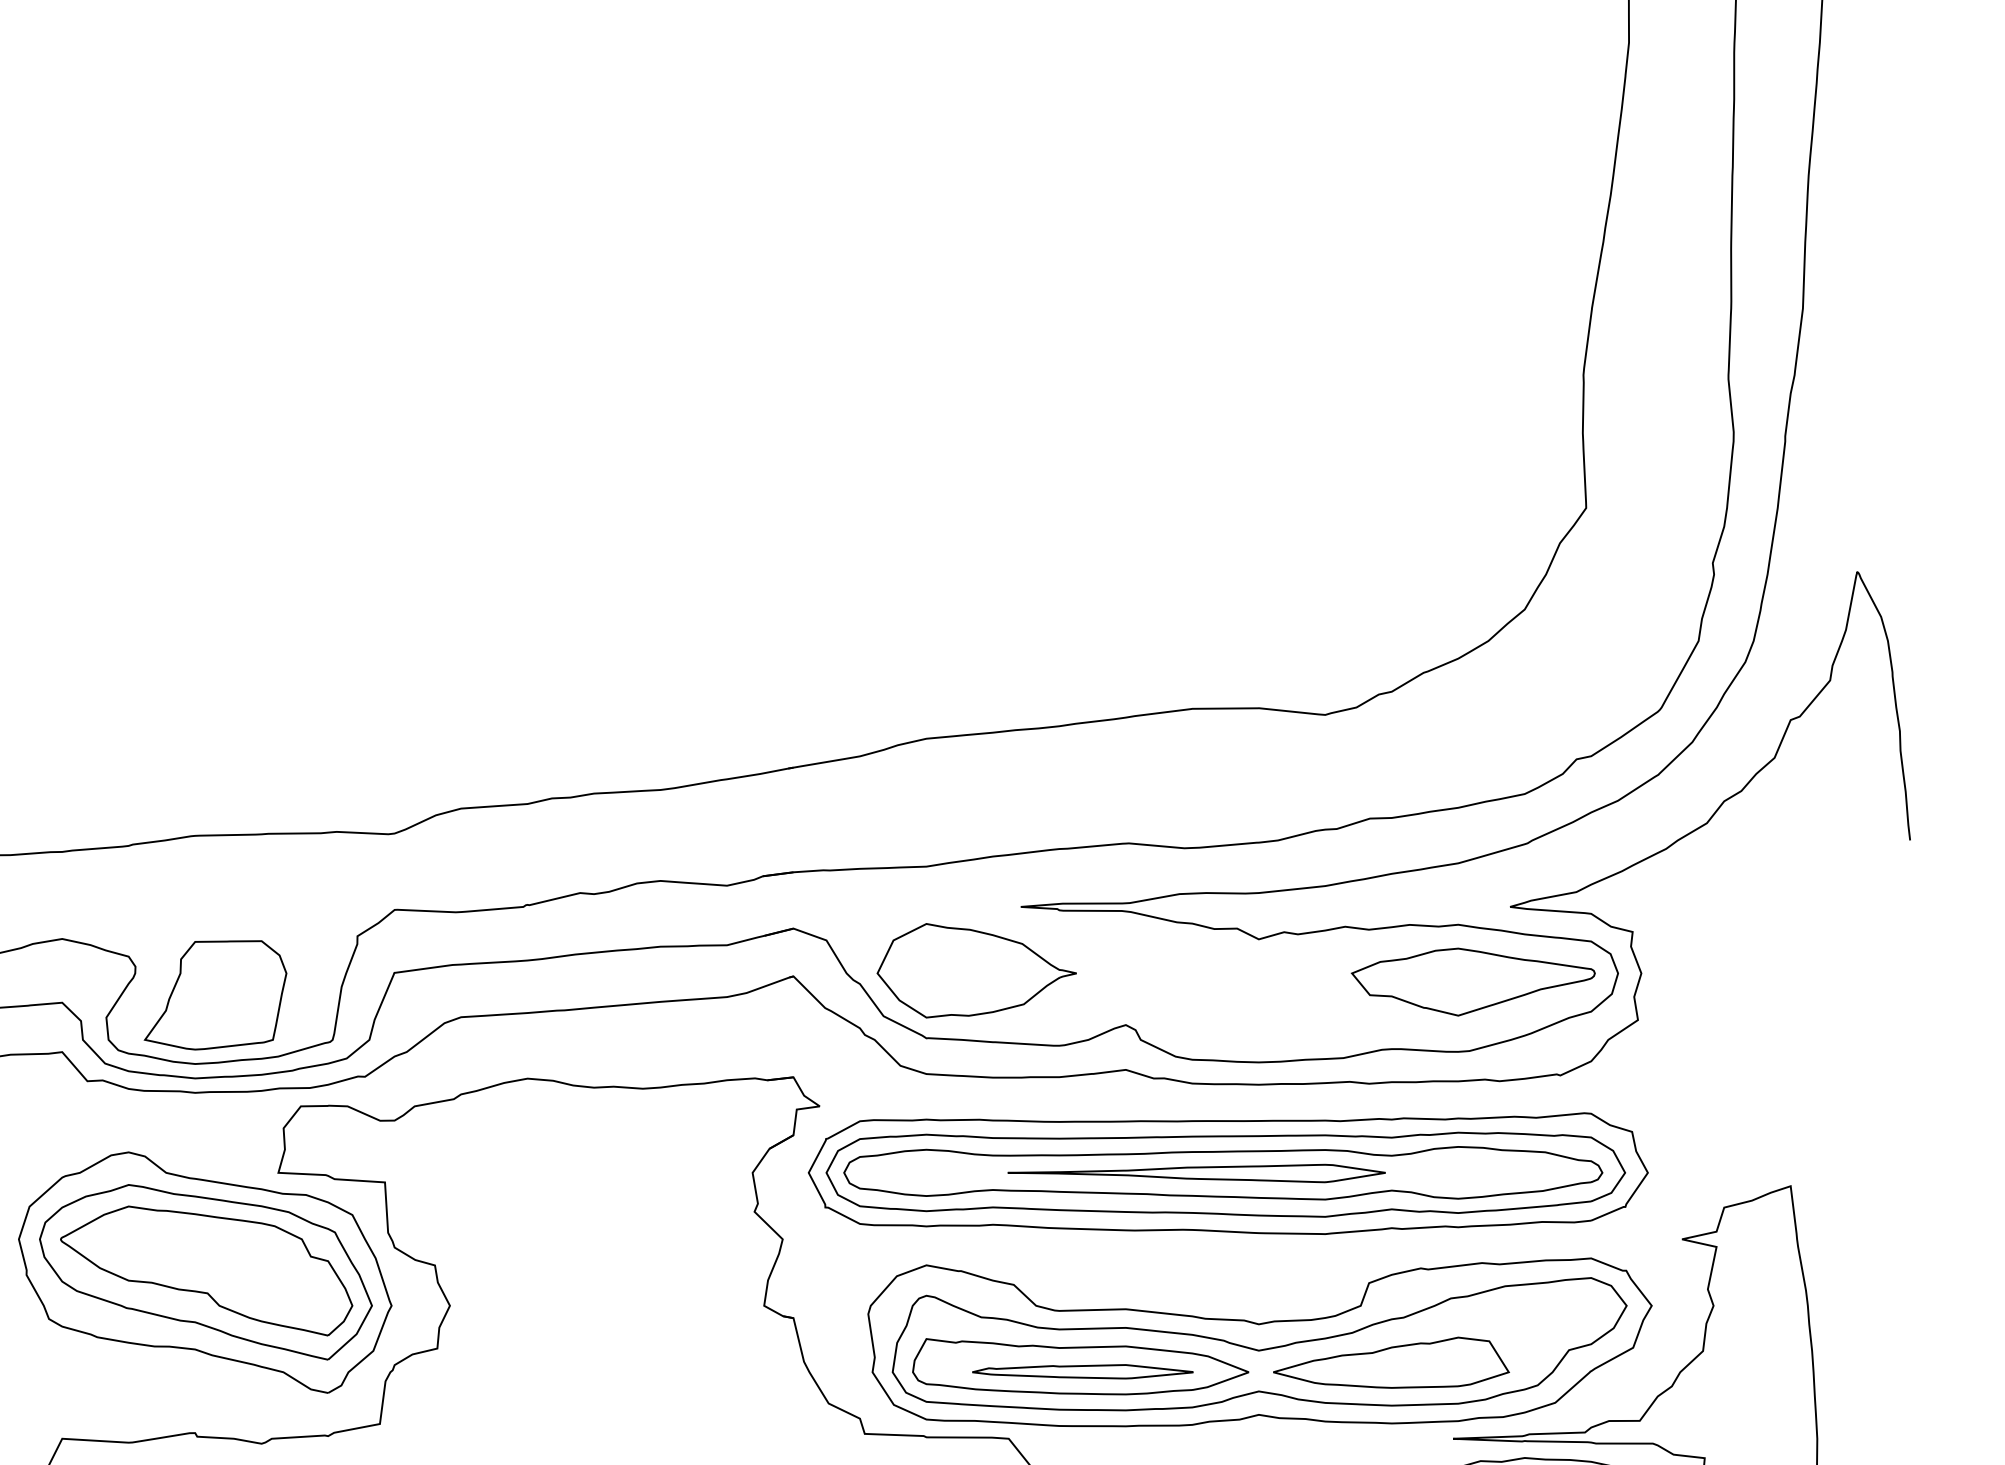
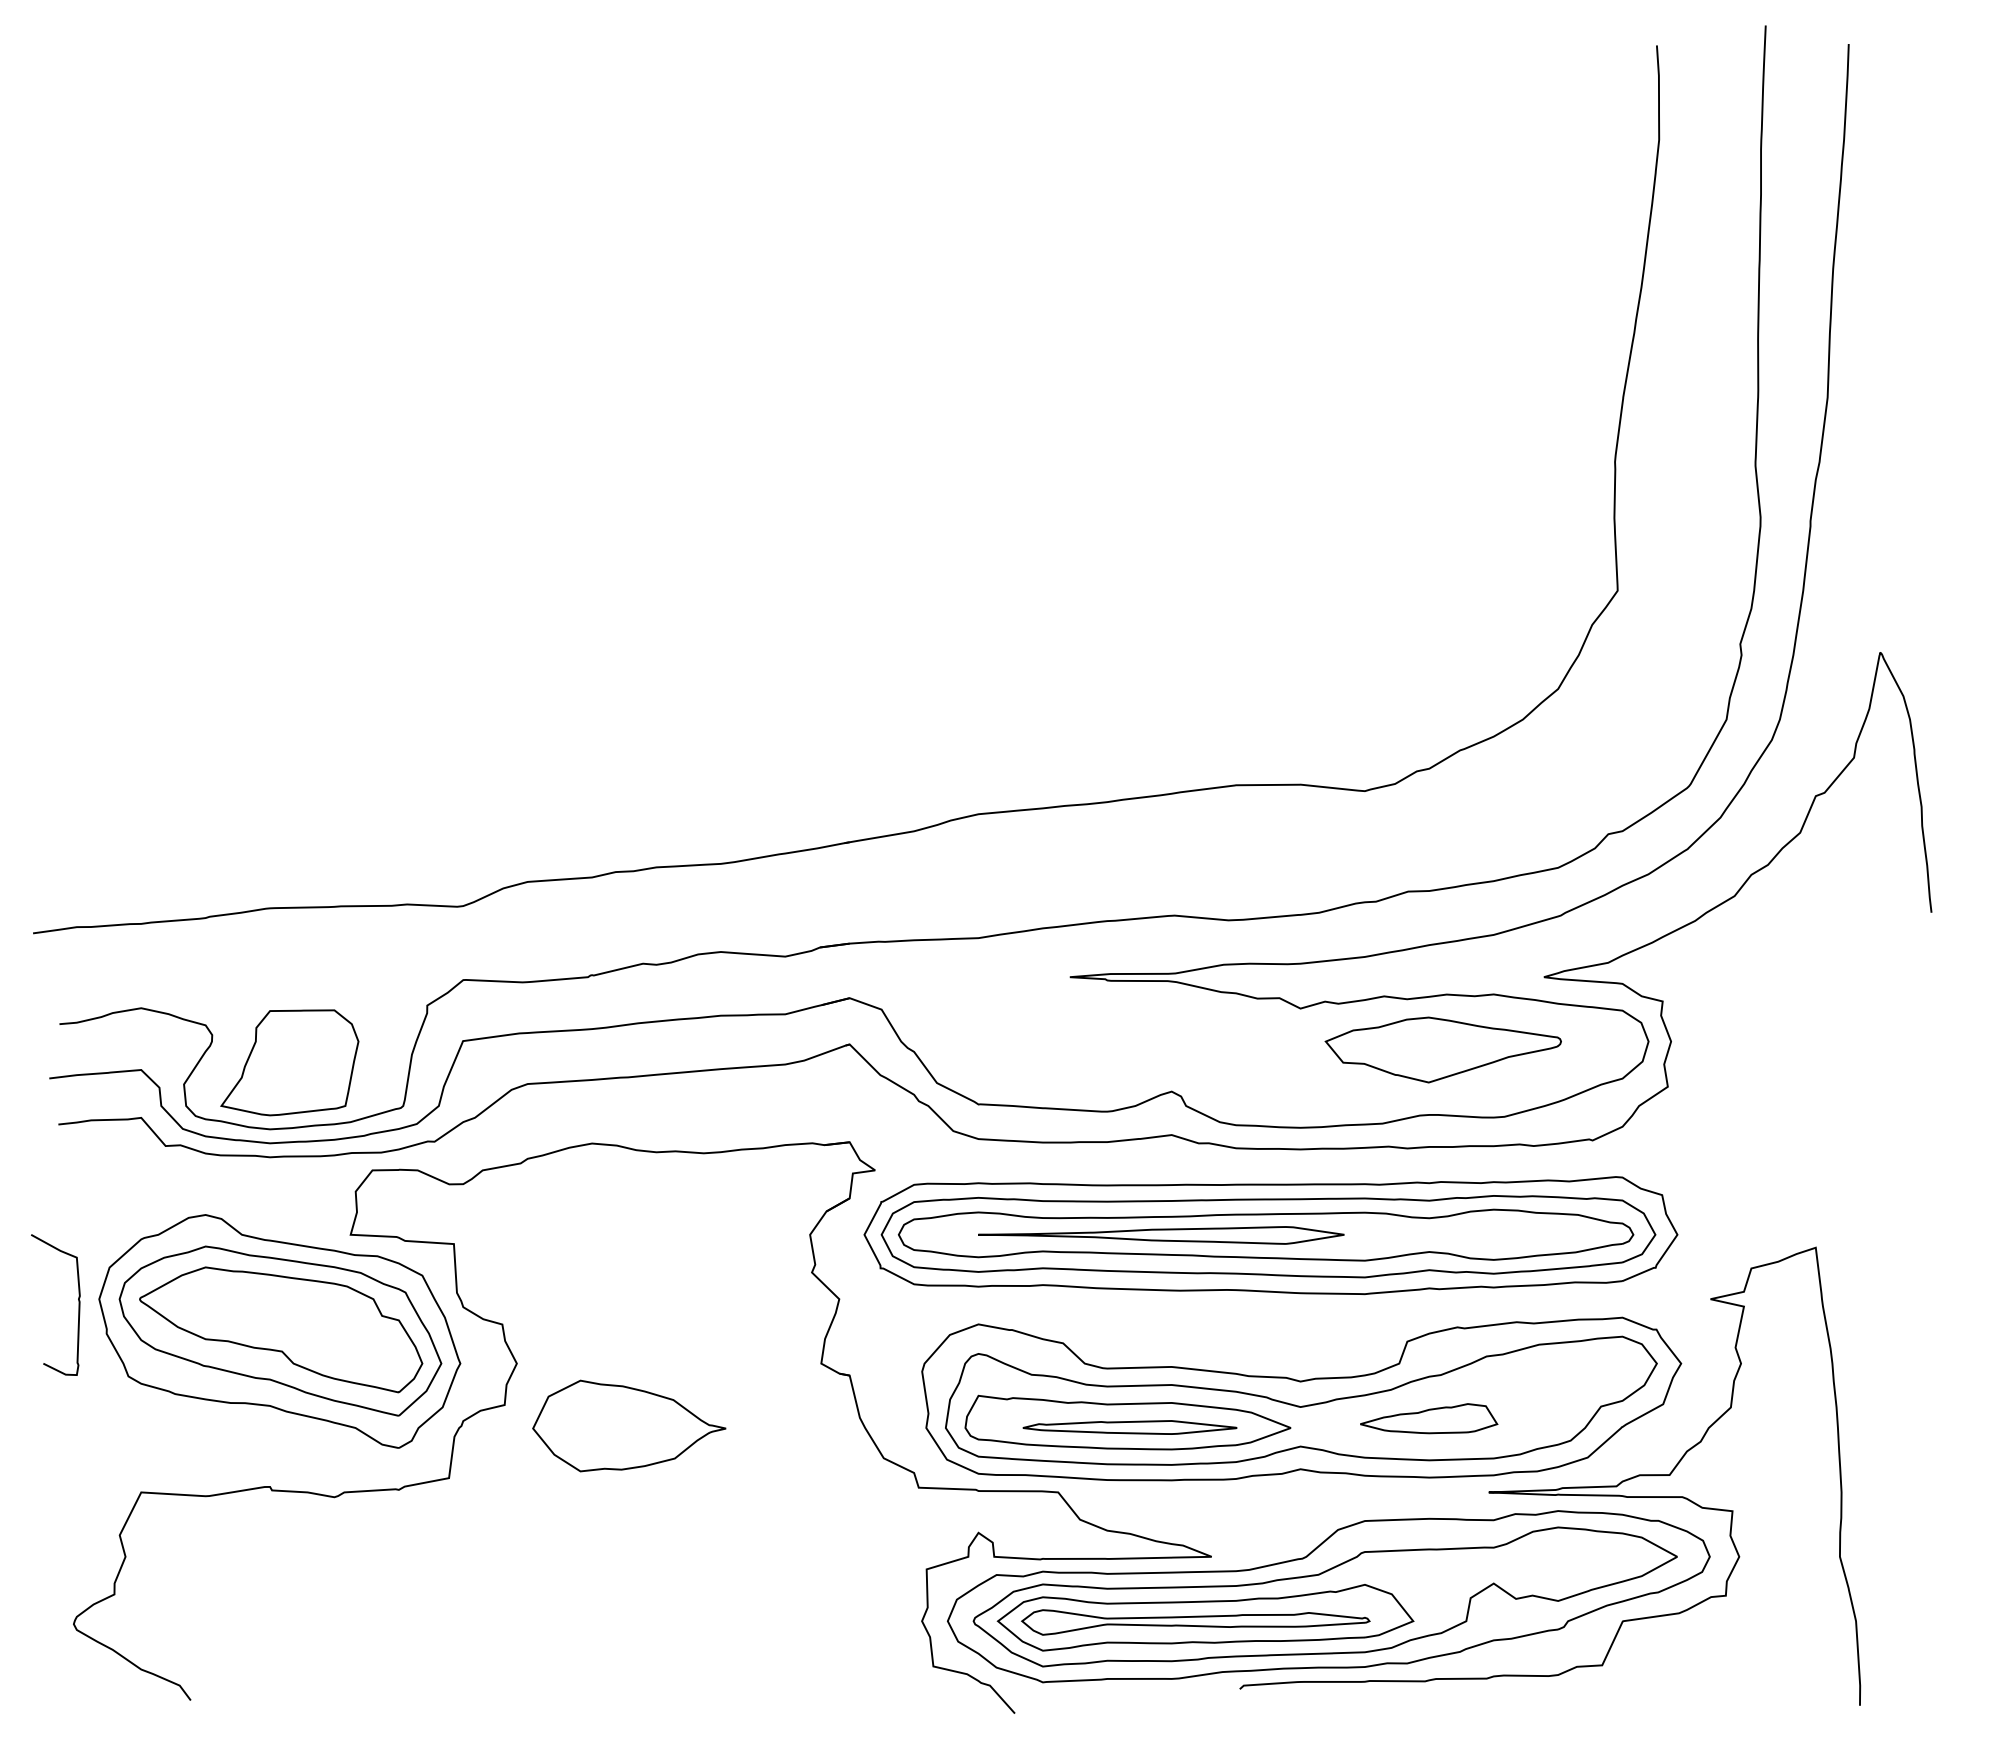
part: (977, 970) -> (629, 1425), moved
part: (1472, 981) -> (1442, 1049), moved
part: (1196, 1173) -> (1161, 1235), moved
part: (1390, 1362) -> (1428, 1418), size x0.6

